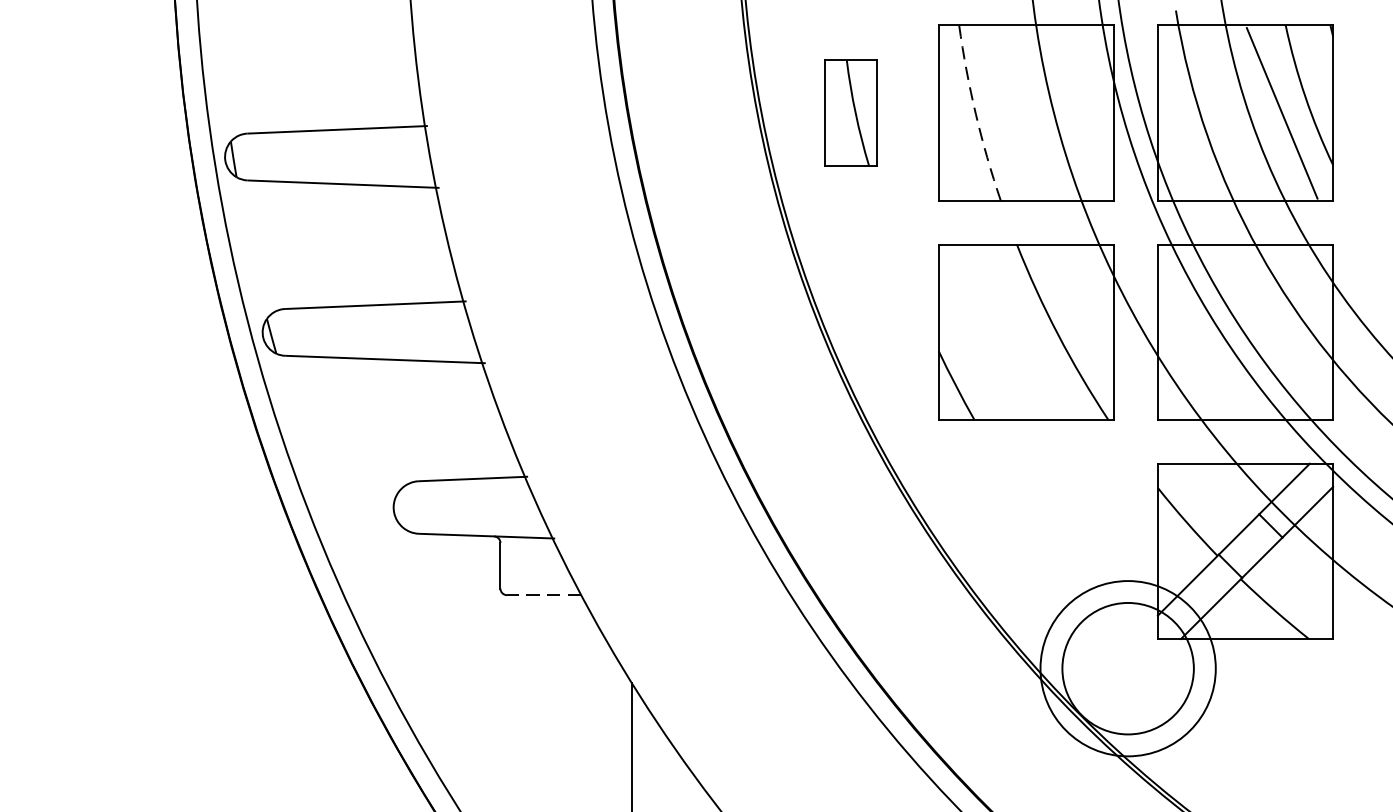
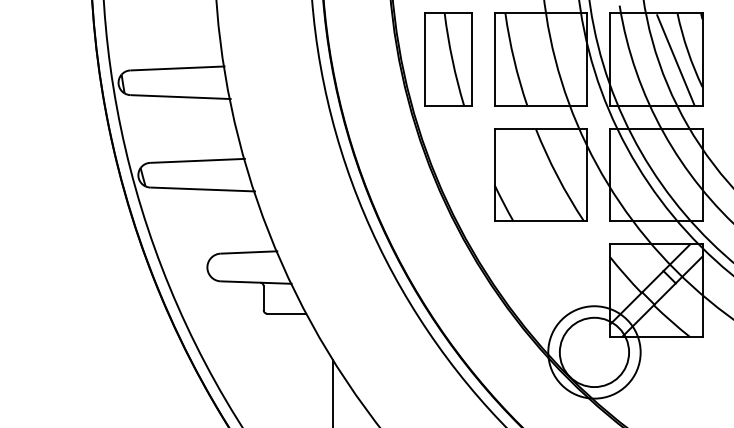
part: (851, 112) -> (448, 59), size x1.67
arc: (976, 114) -> (514, 60), dashed -> solid
line: (543, 594) -> (286, 313), dashed -> solid

